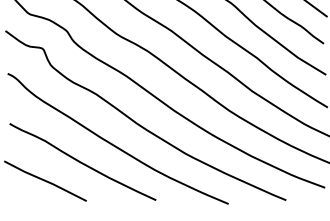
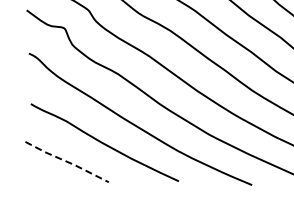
line: (45, 181) -> (67, 162), solid -> dashed

